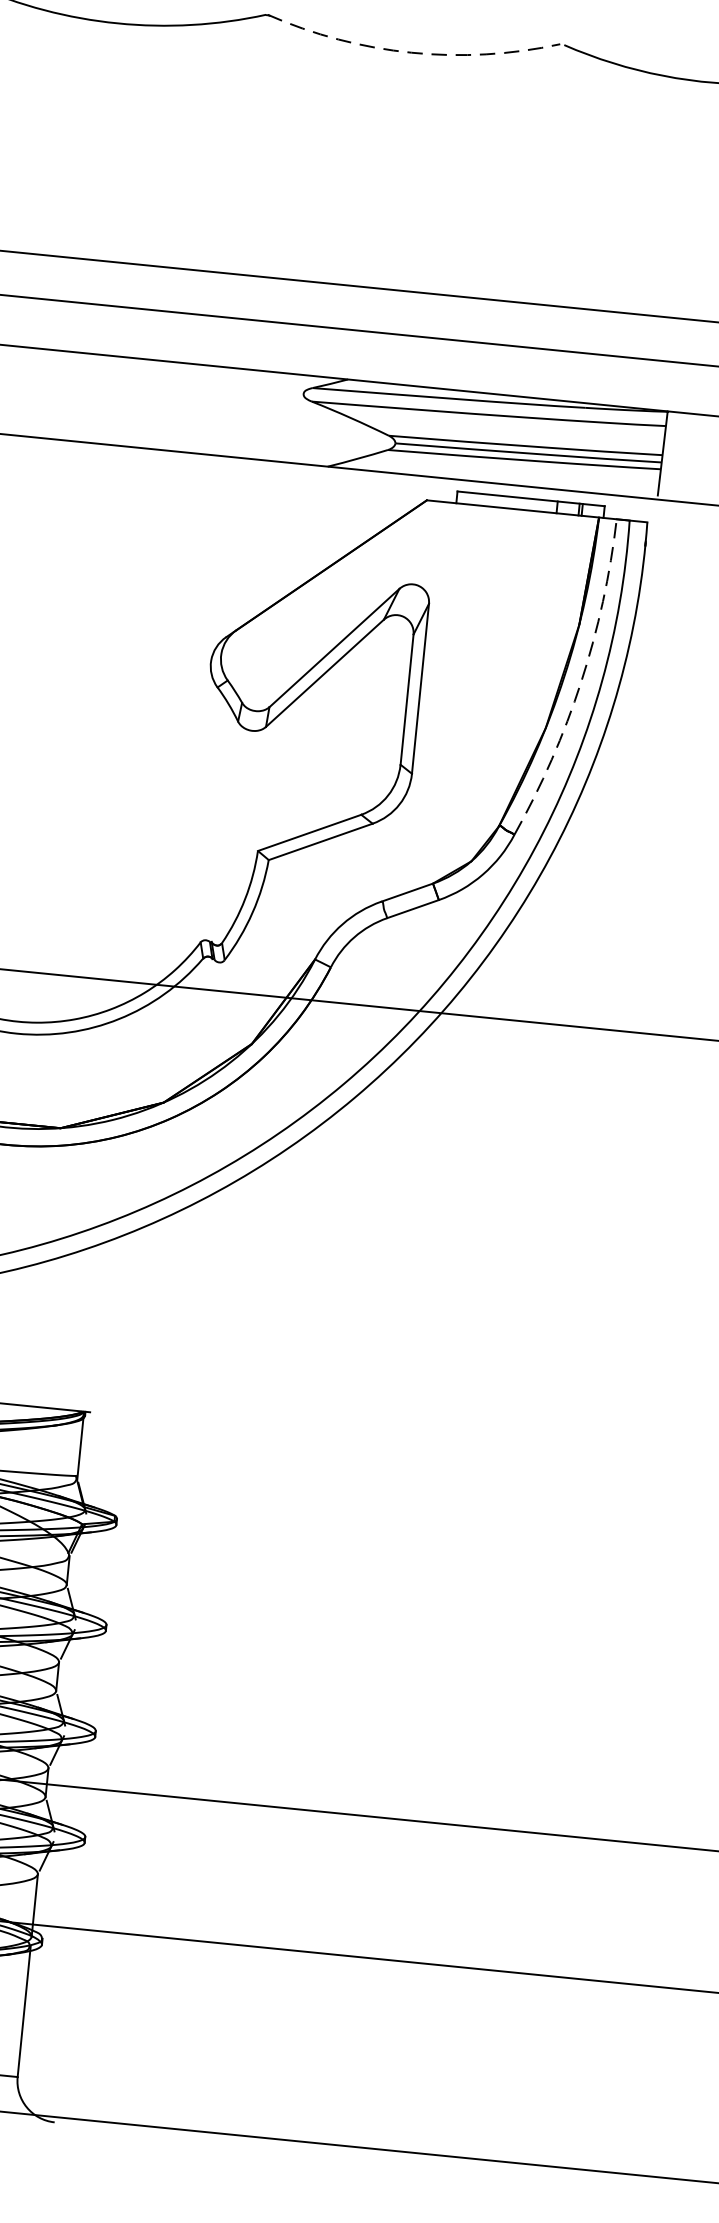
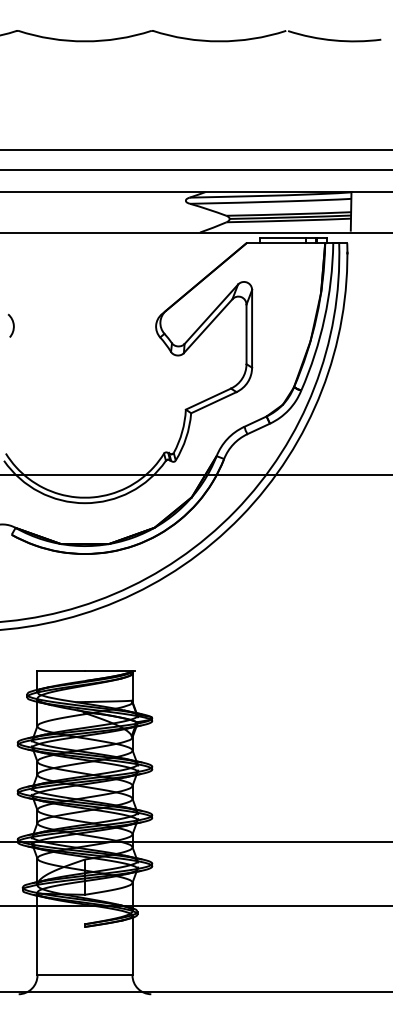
arc: (411, 52) -> (219, 41), dashed -> solid
arc: (581, 681) -> (324, 318), dashed -> solid

